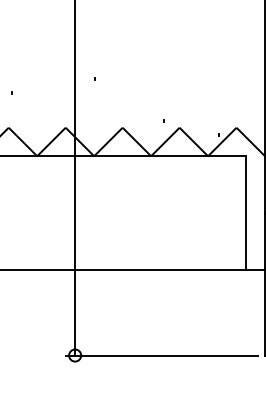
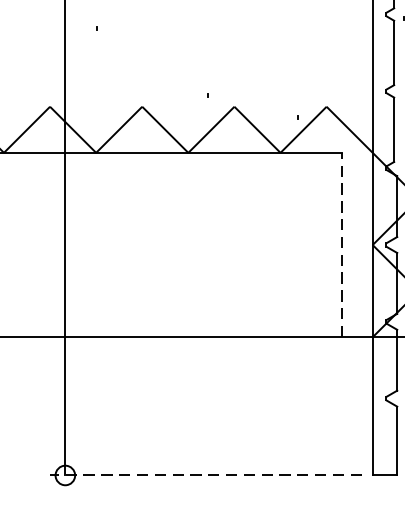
line: (246, 213) -> (342, 245), solid -> dashed
line: (161, 355) -> (205, 475), solid -> dashed

